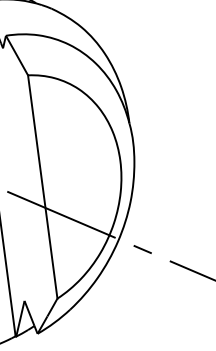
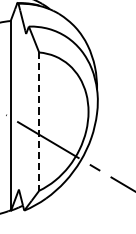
line: (43, 188) -> (39, 122), solid -> dashed

